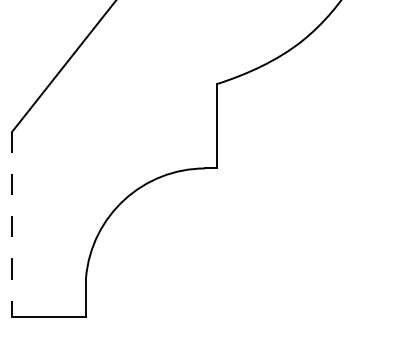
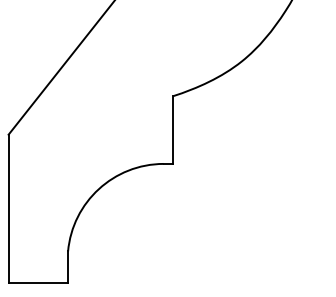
line: (11, 225) -> (8, 209), dashed -> solid

